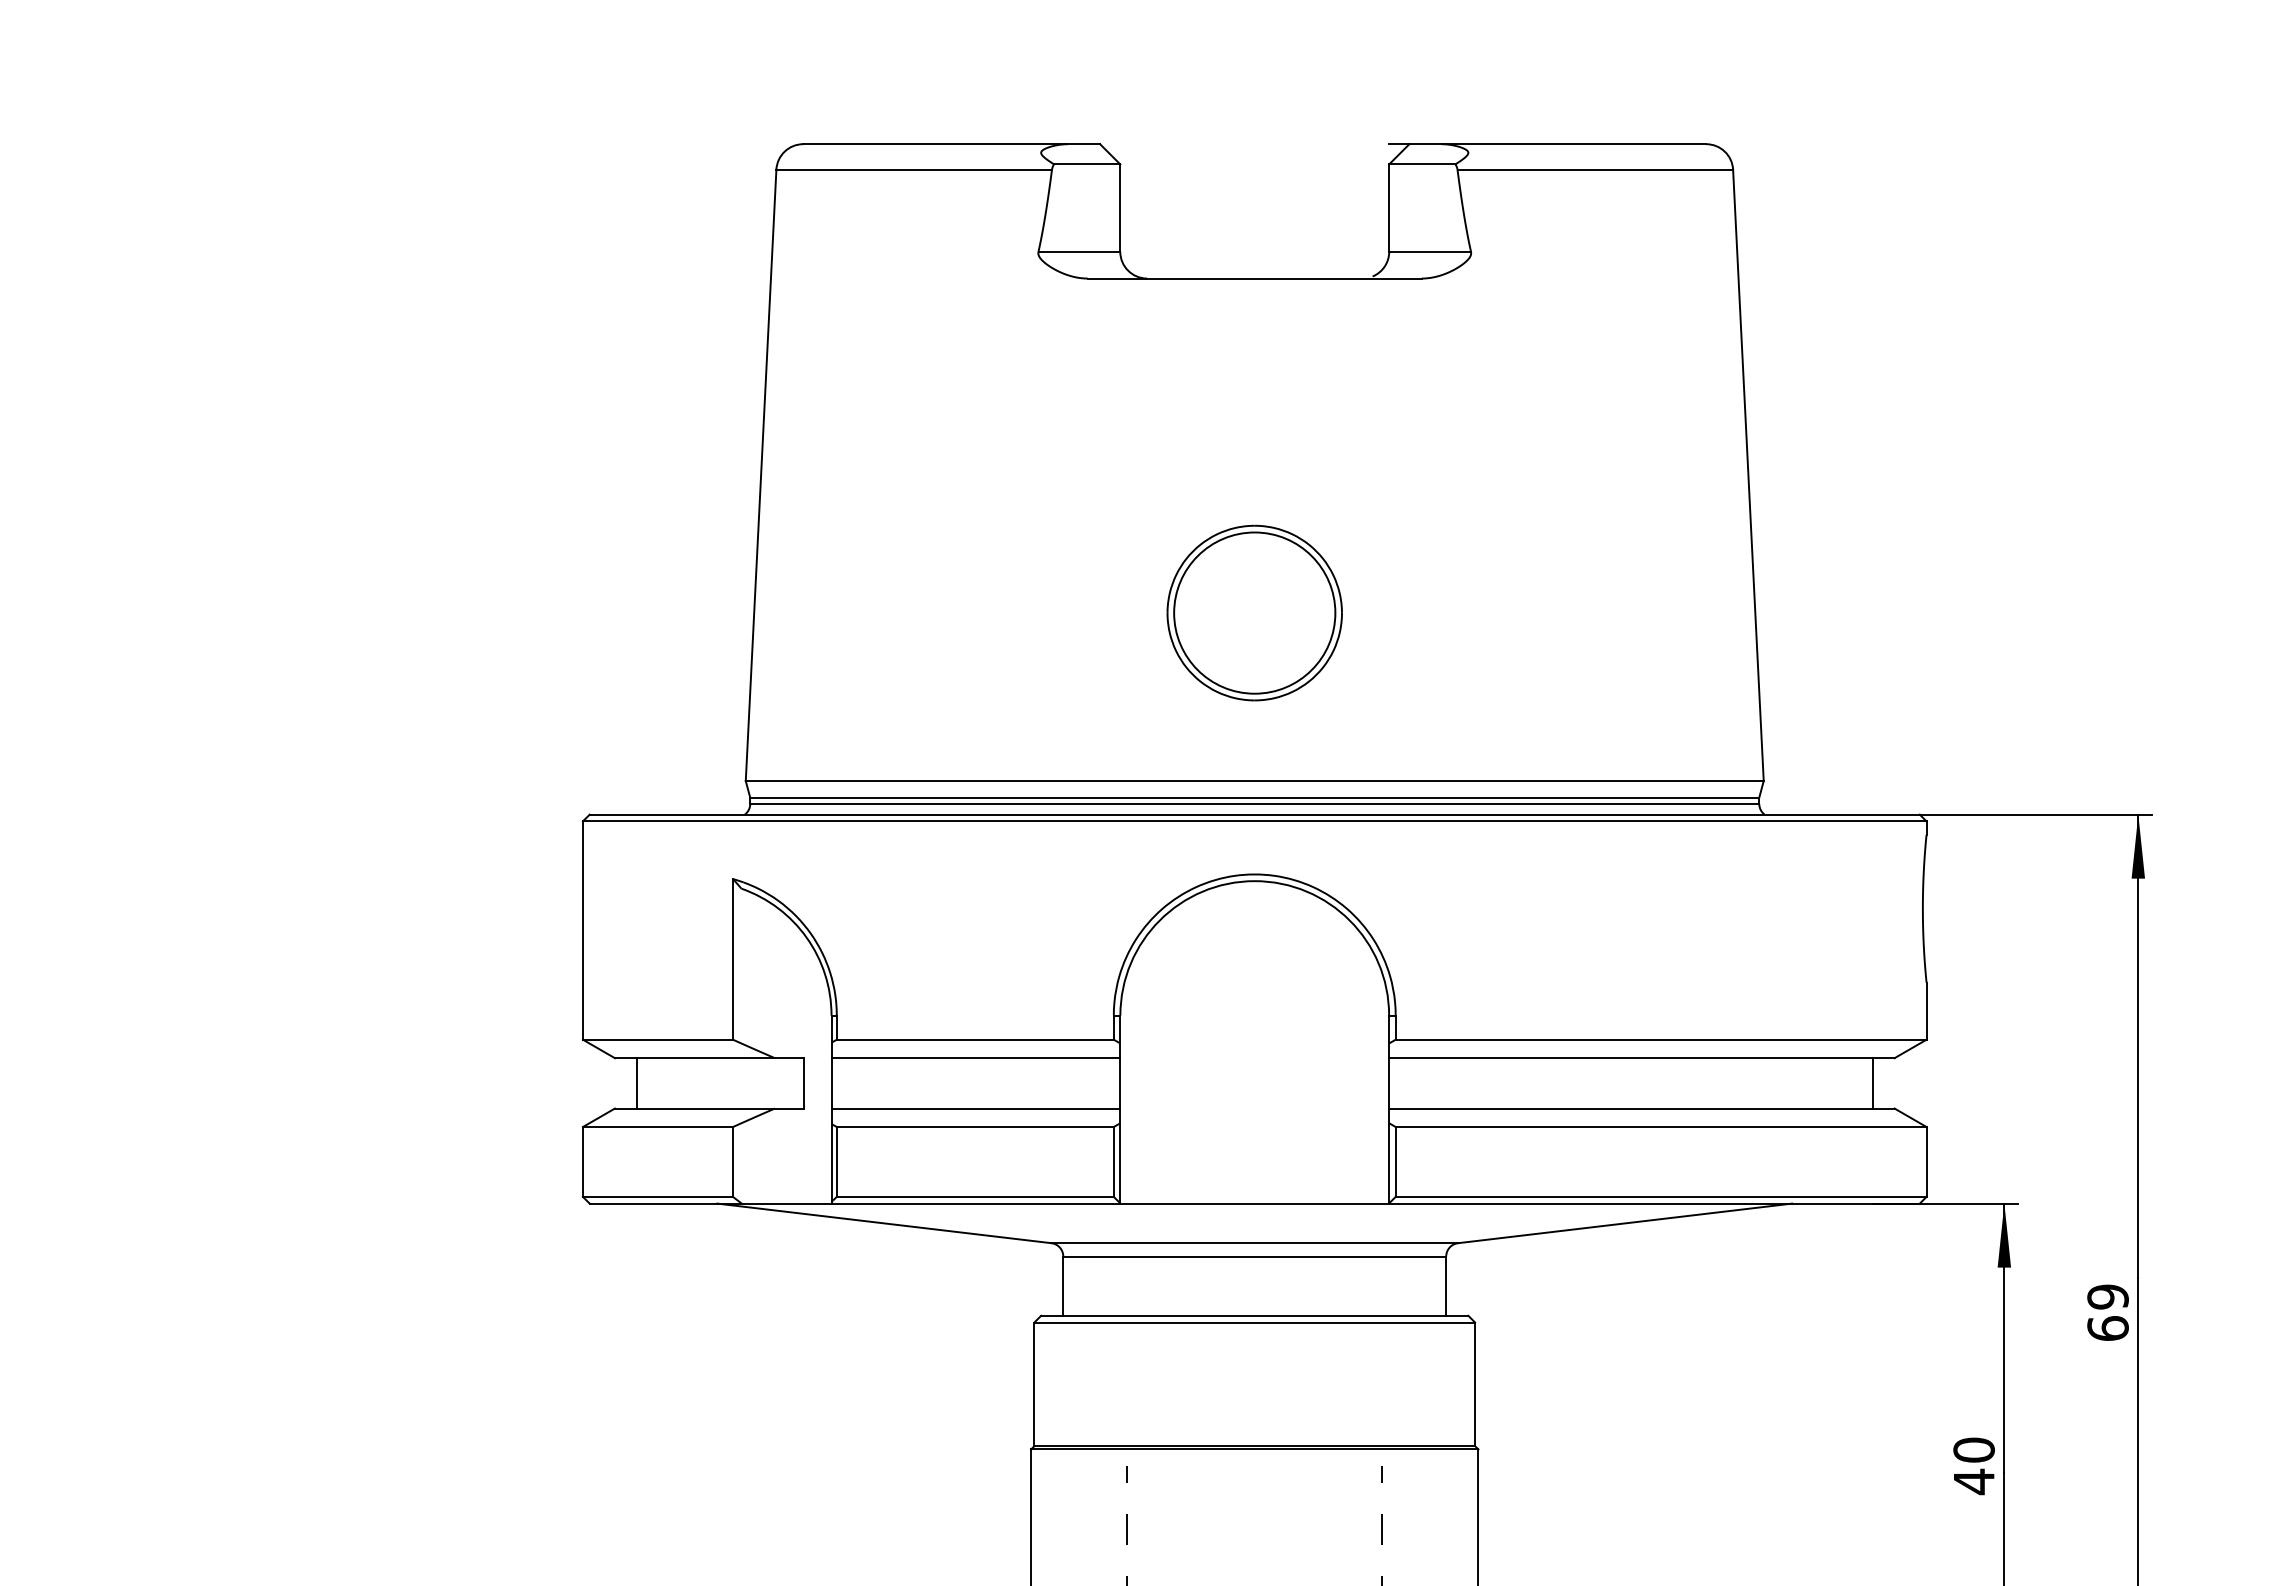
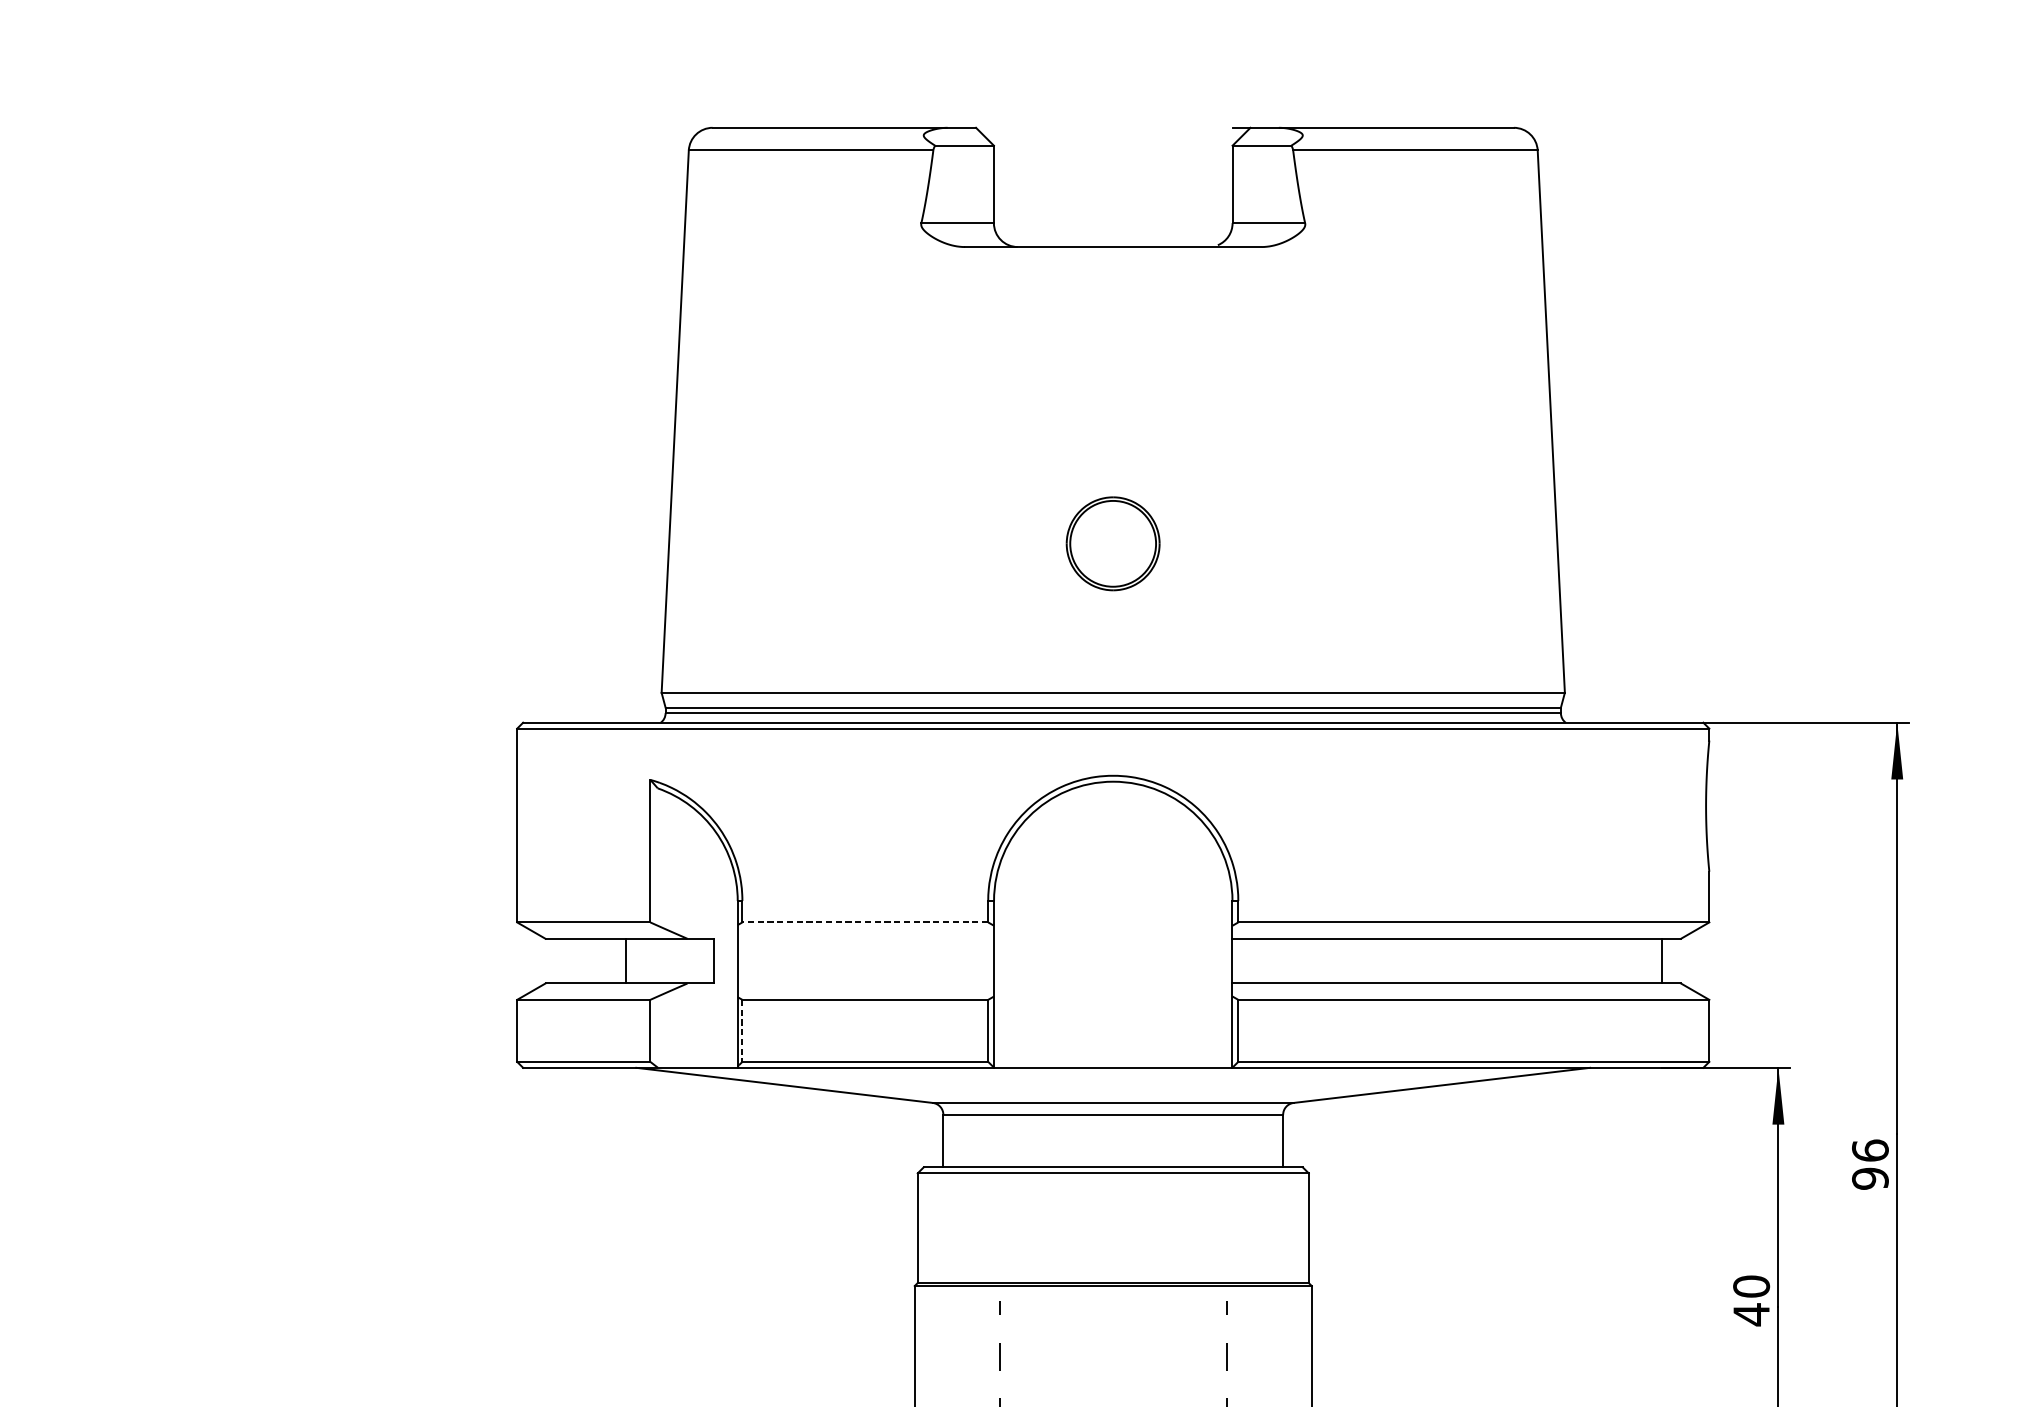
part: (1254, 612) -> (1113, 543), size x0.6
line: (975, 1039) -> (865, 922), solid -> dashed
line: (975, 1058) -> (865, 939), removed
line: (636, 1083) -> (625, 961), moved
line: (975, 1108) -> (865, 983), removed
line: (836, 1161) -> (742, 1030), solid -> dashed
text: (2107, 1312) -> (1869, 1164), 69 -> 96

